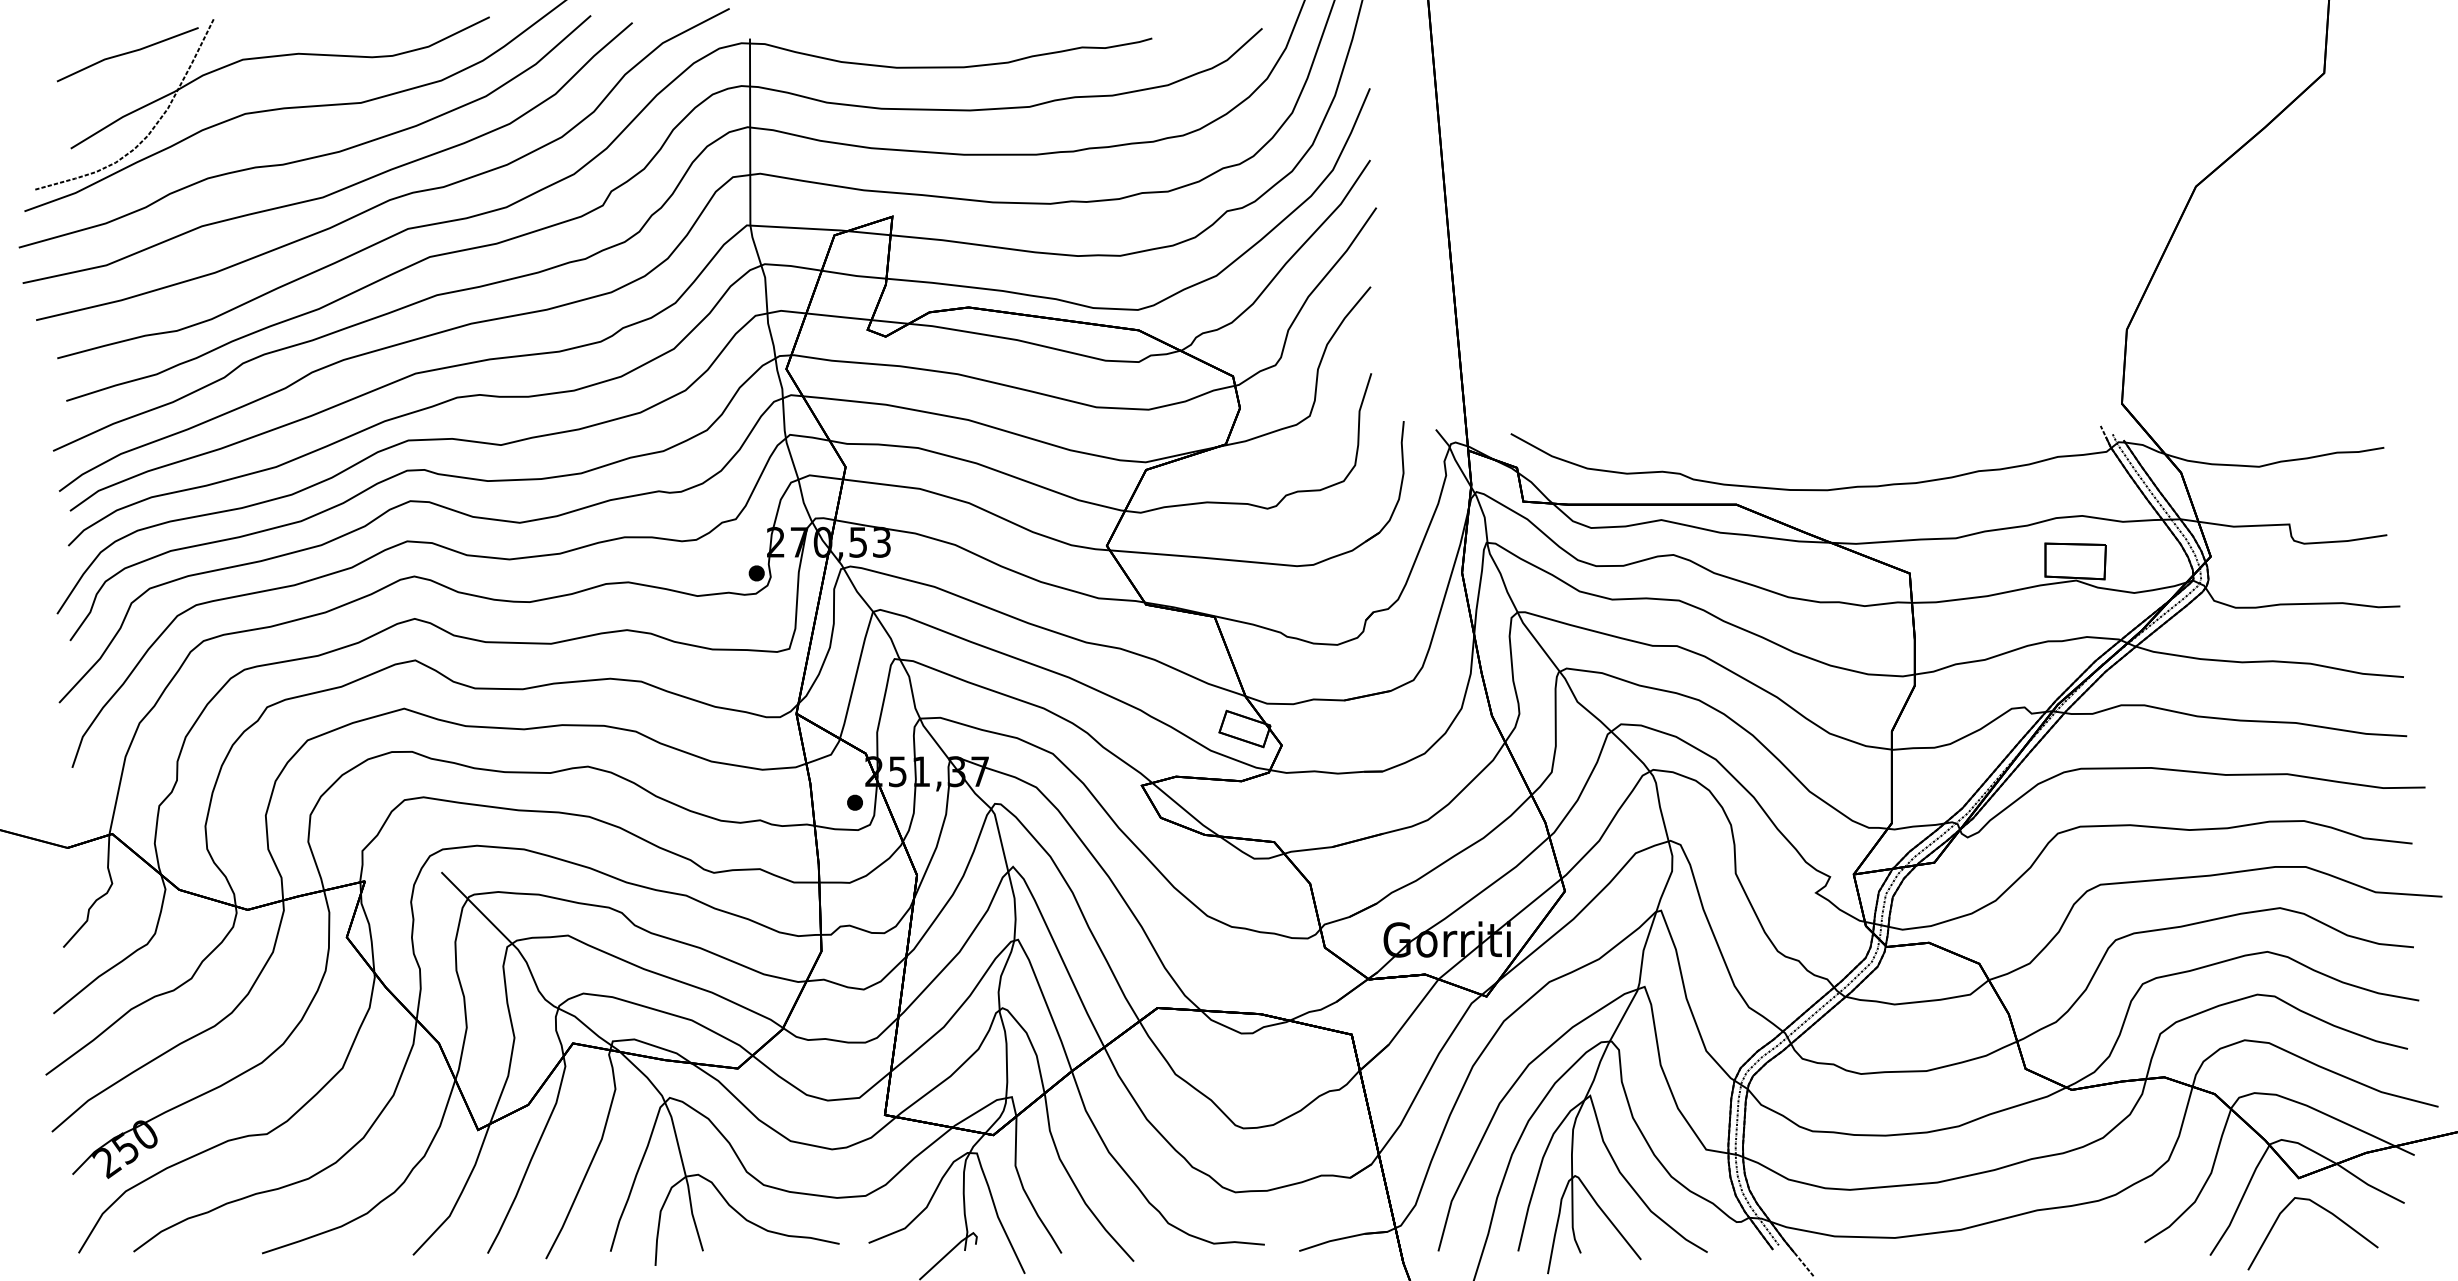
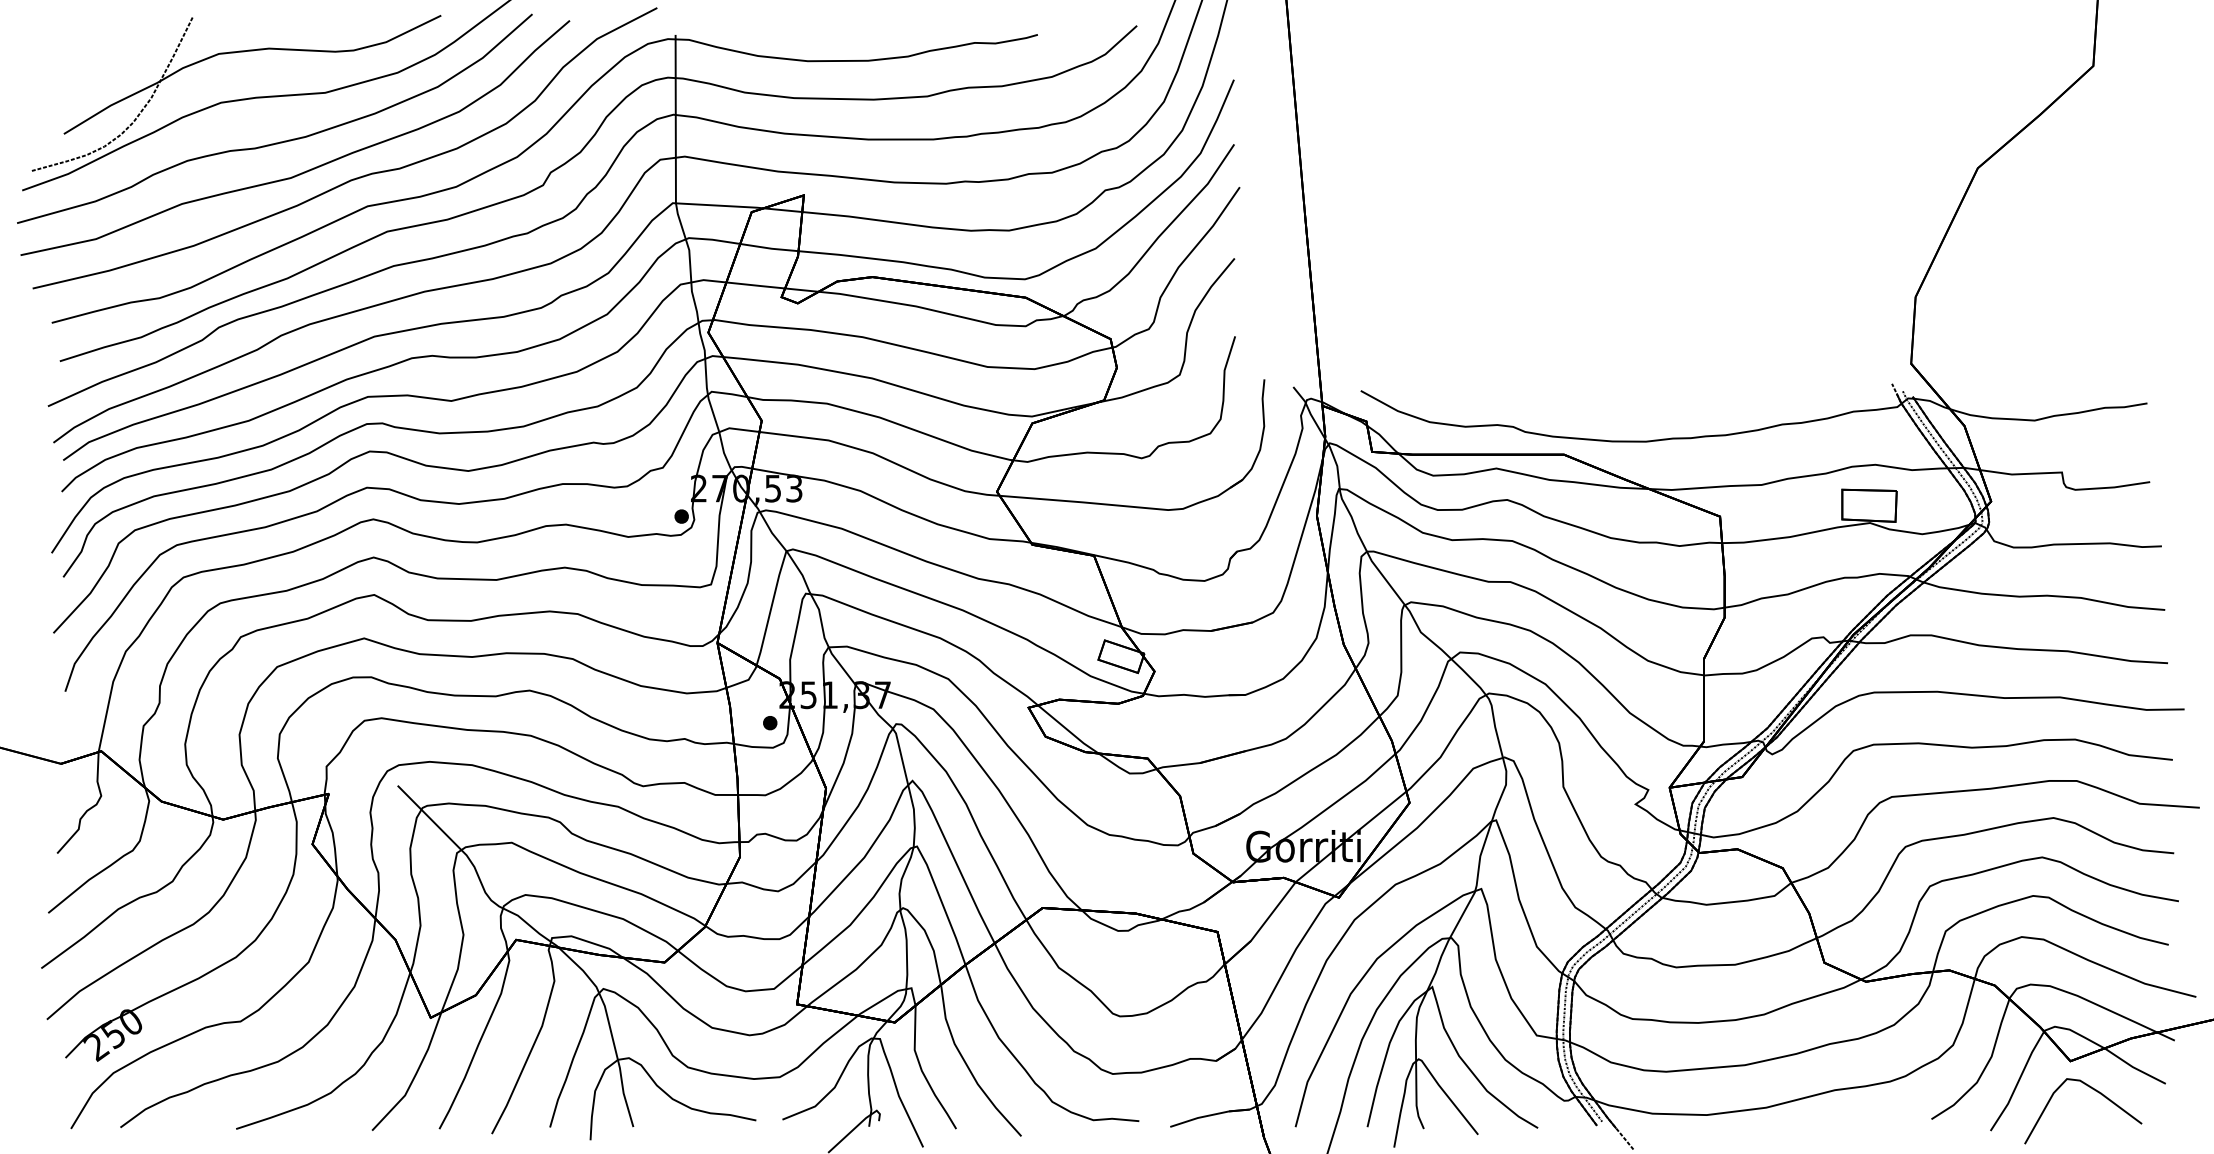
line: (127, 53) -> (114, 48), removed

